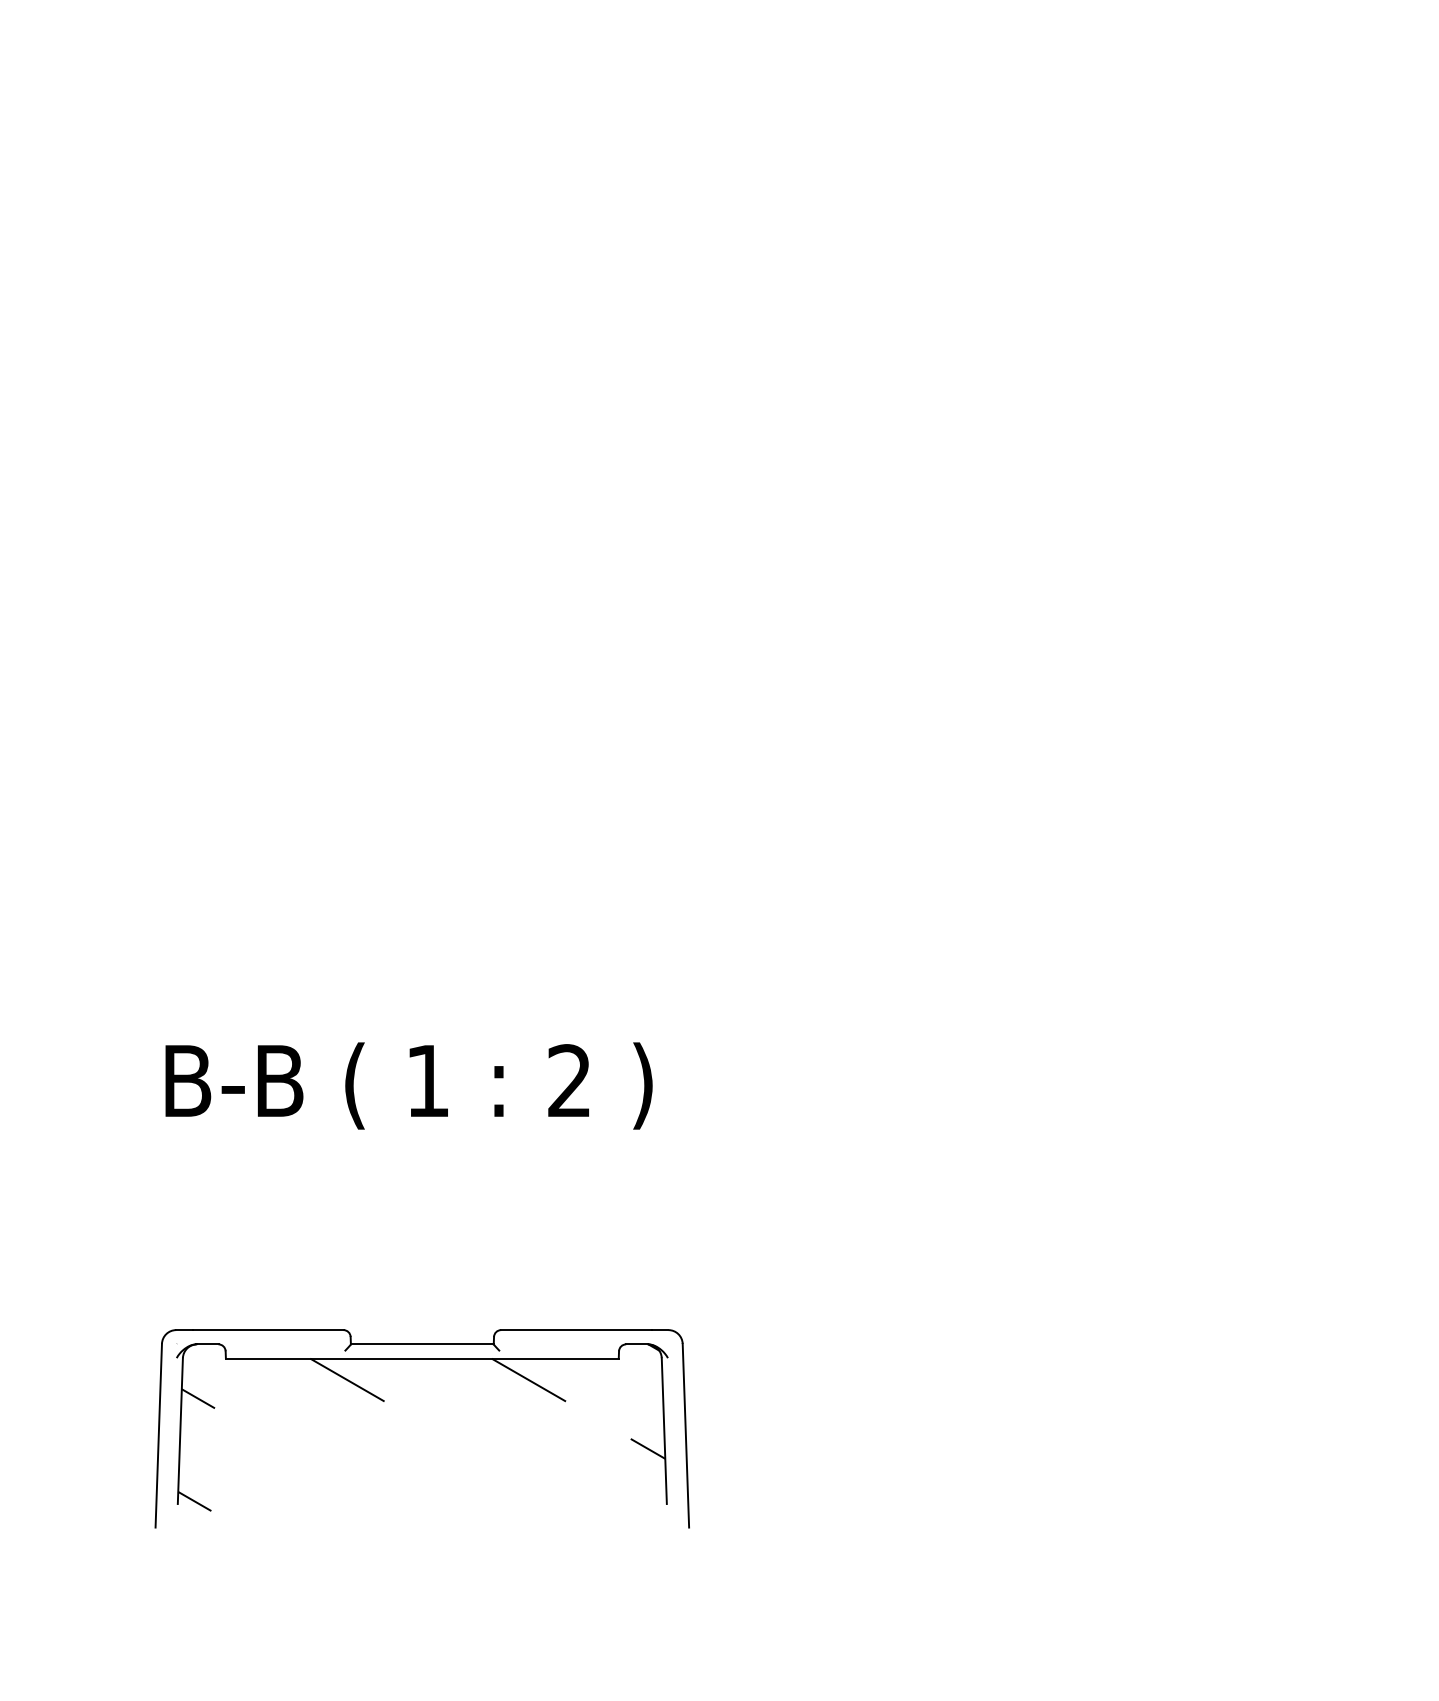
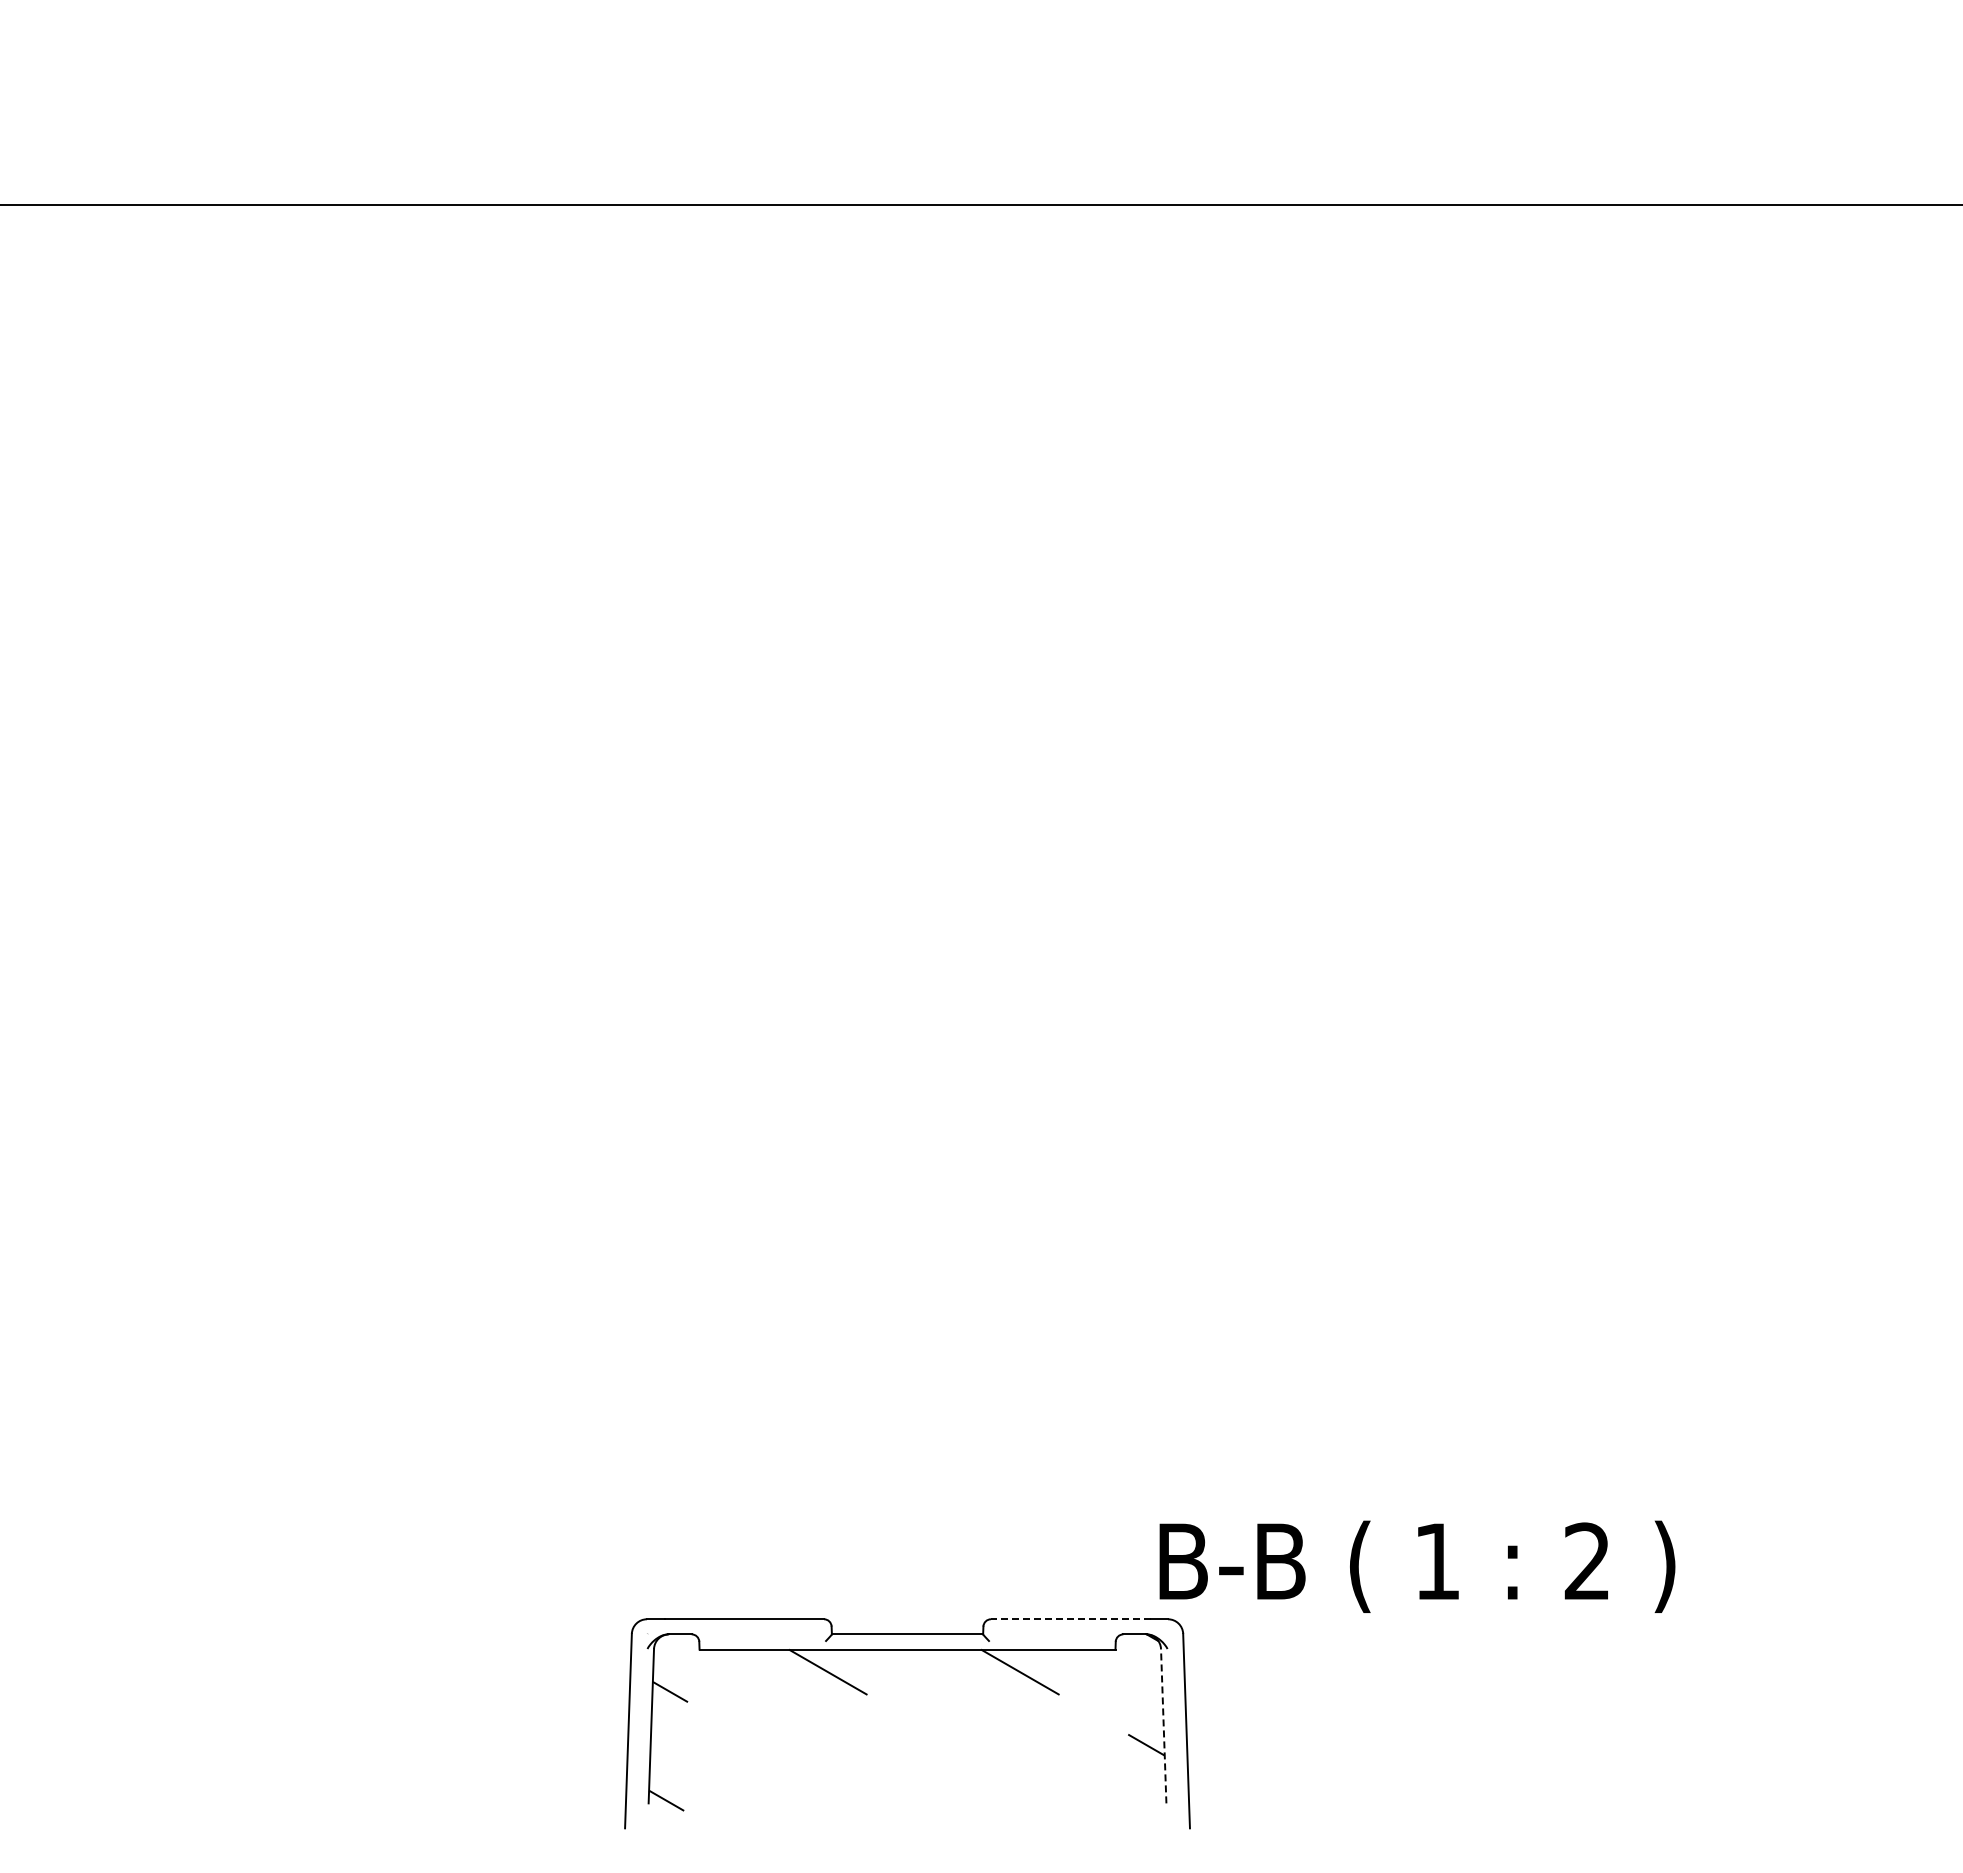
text: (409, 1085) -> (1417, 1566), moved
line: (576, 1330) -> (1070, 1619), solid -> dashed
line: (664, 1430) -> (1163, 1725), solid -> dashed

